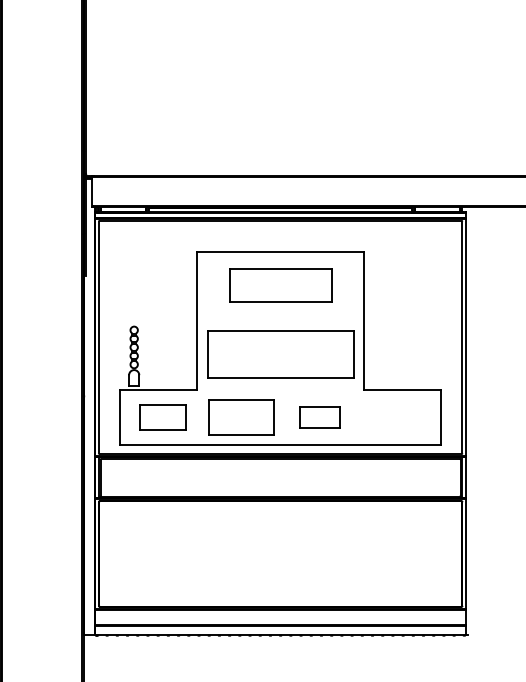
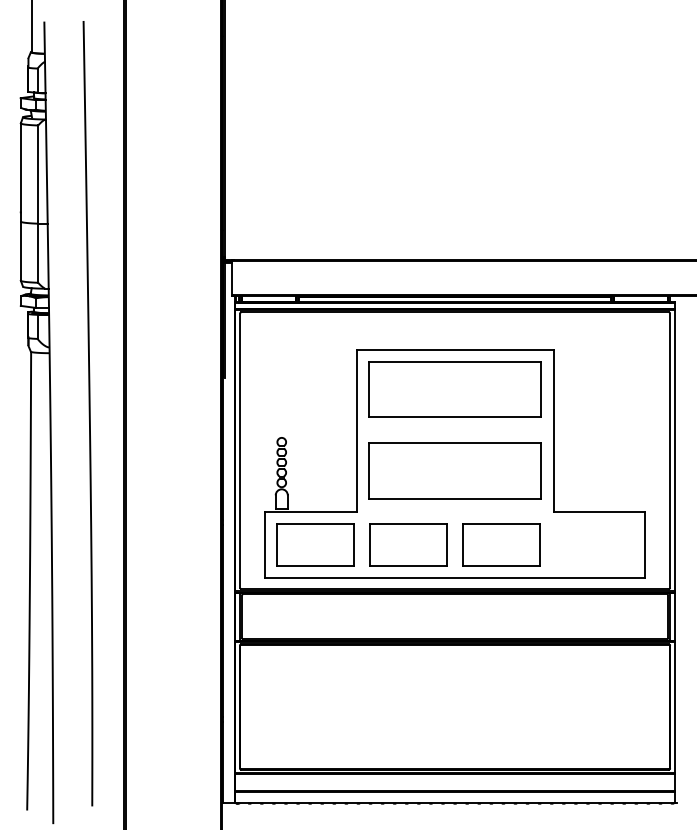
part: (280, 285) -> (454, 389), size x1.43
part: (162, 416) -> (315, 544), size x1.43
part: (319, 416) -> (501, 544), size x1.67

